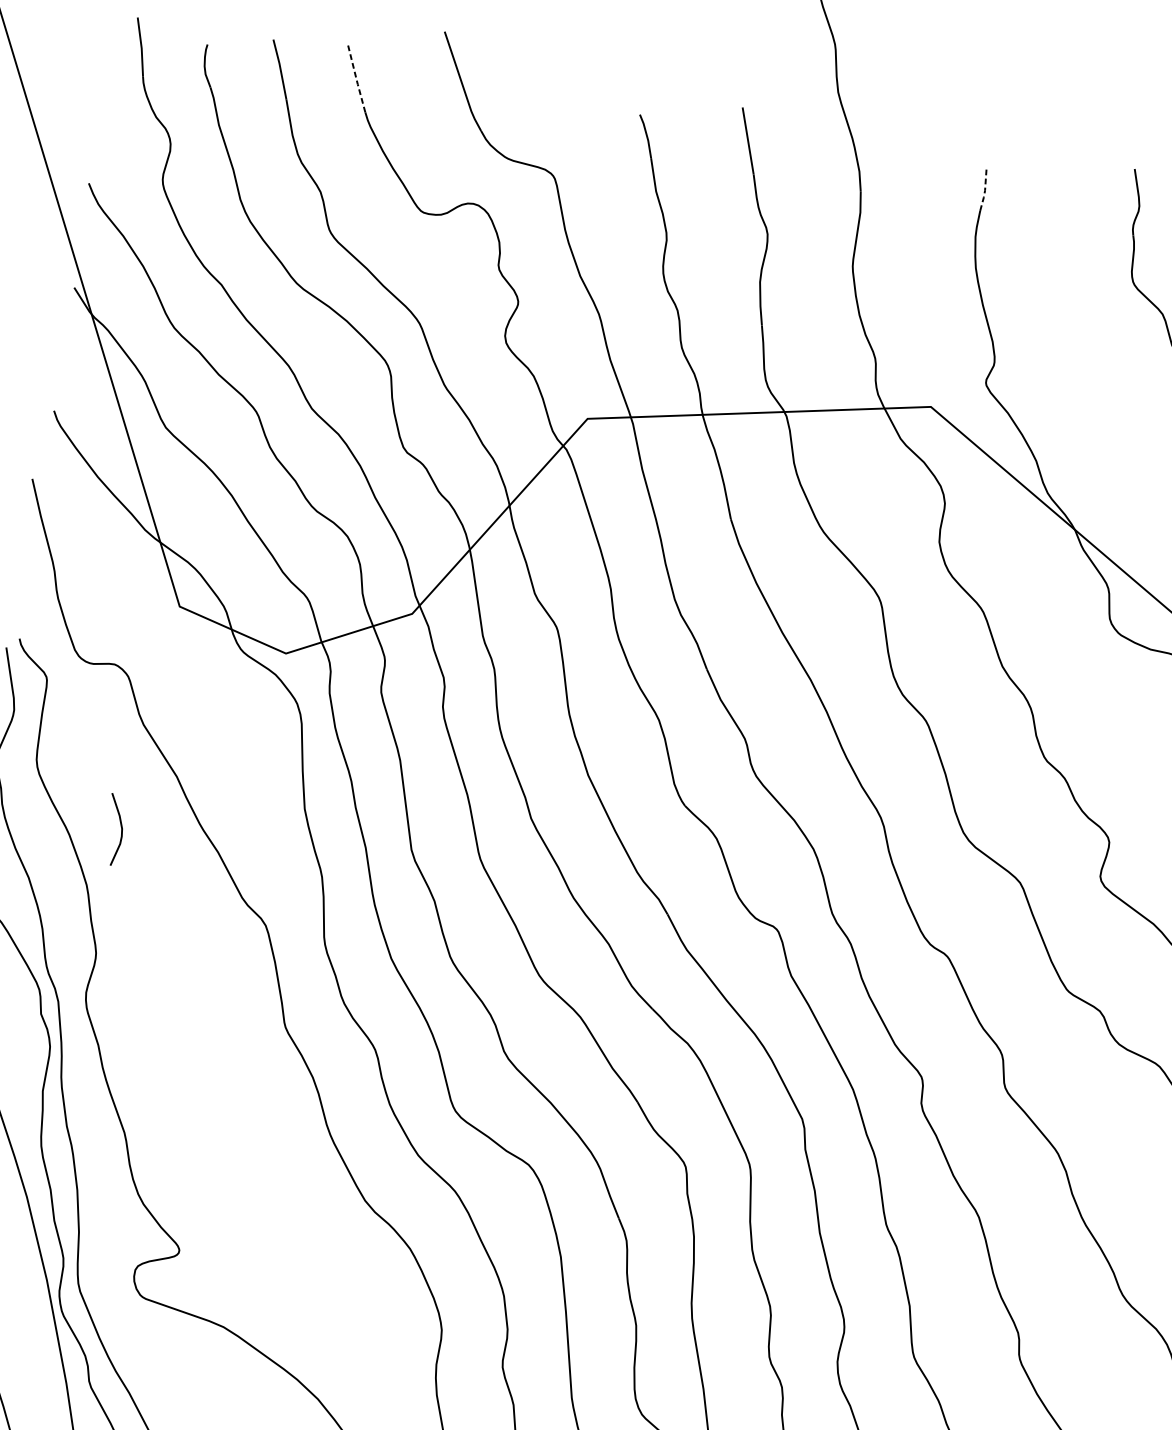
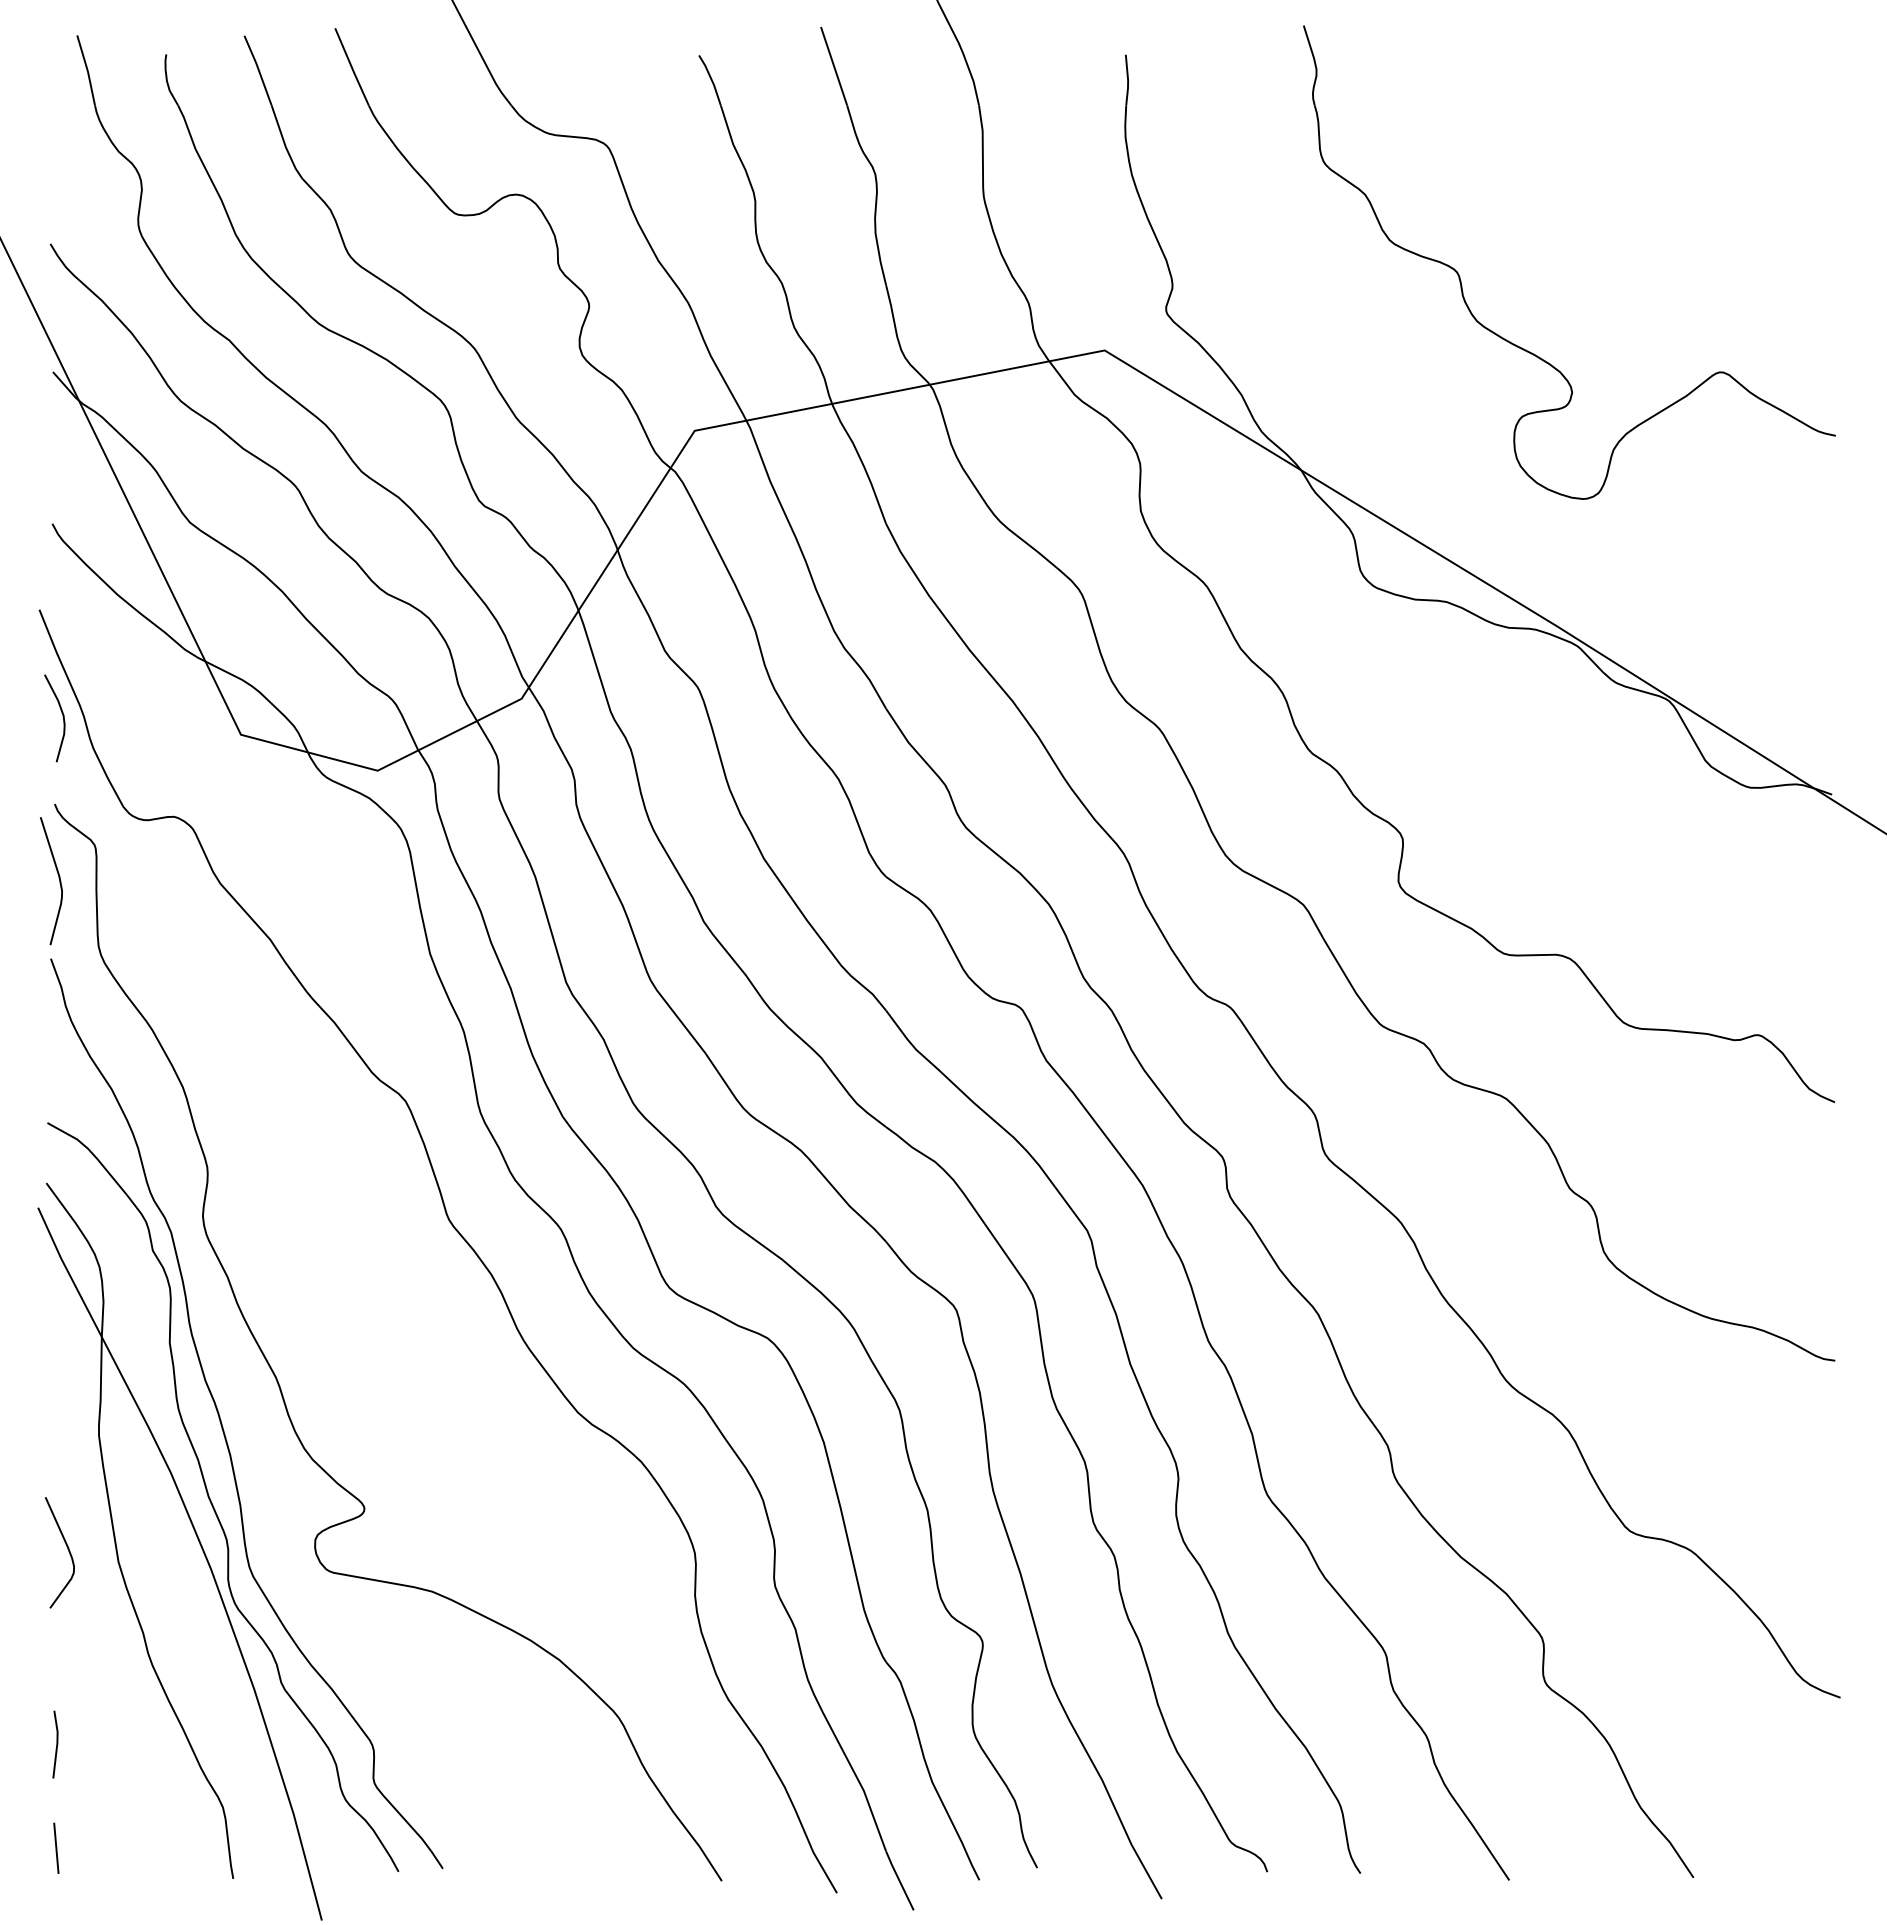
line: (357, 79) -> (352, 67), dashed -> solid
line: (985, 190) -> (1128, 80), dashed -> solid
curve: (121, 830) -> (62, 717), moved

